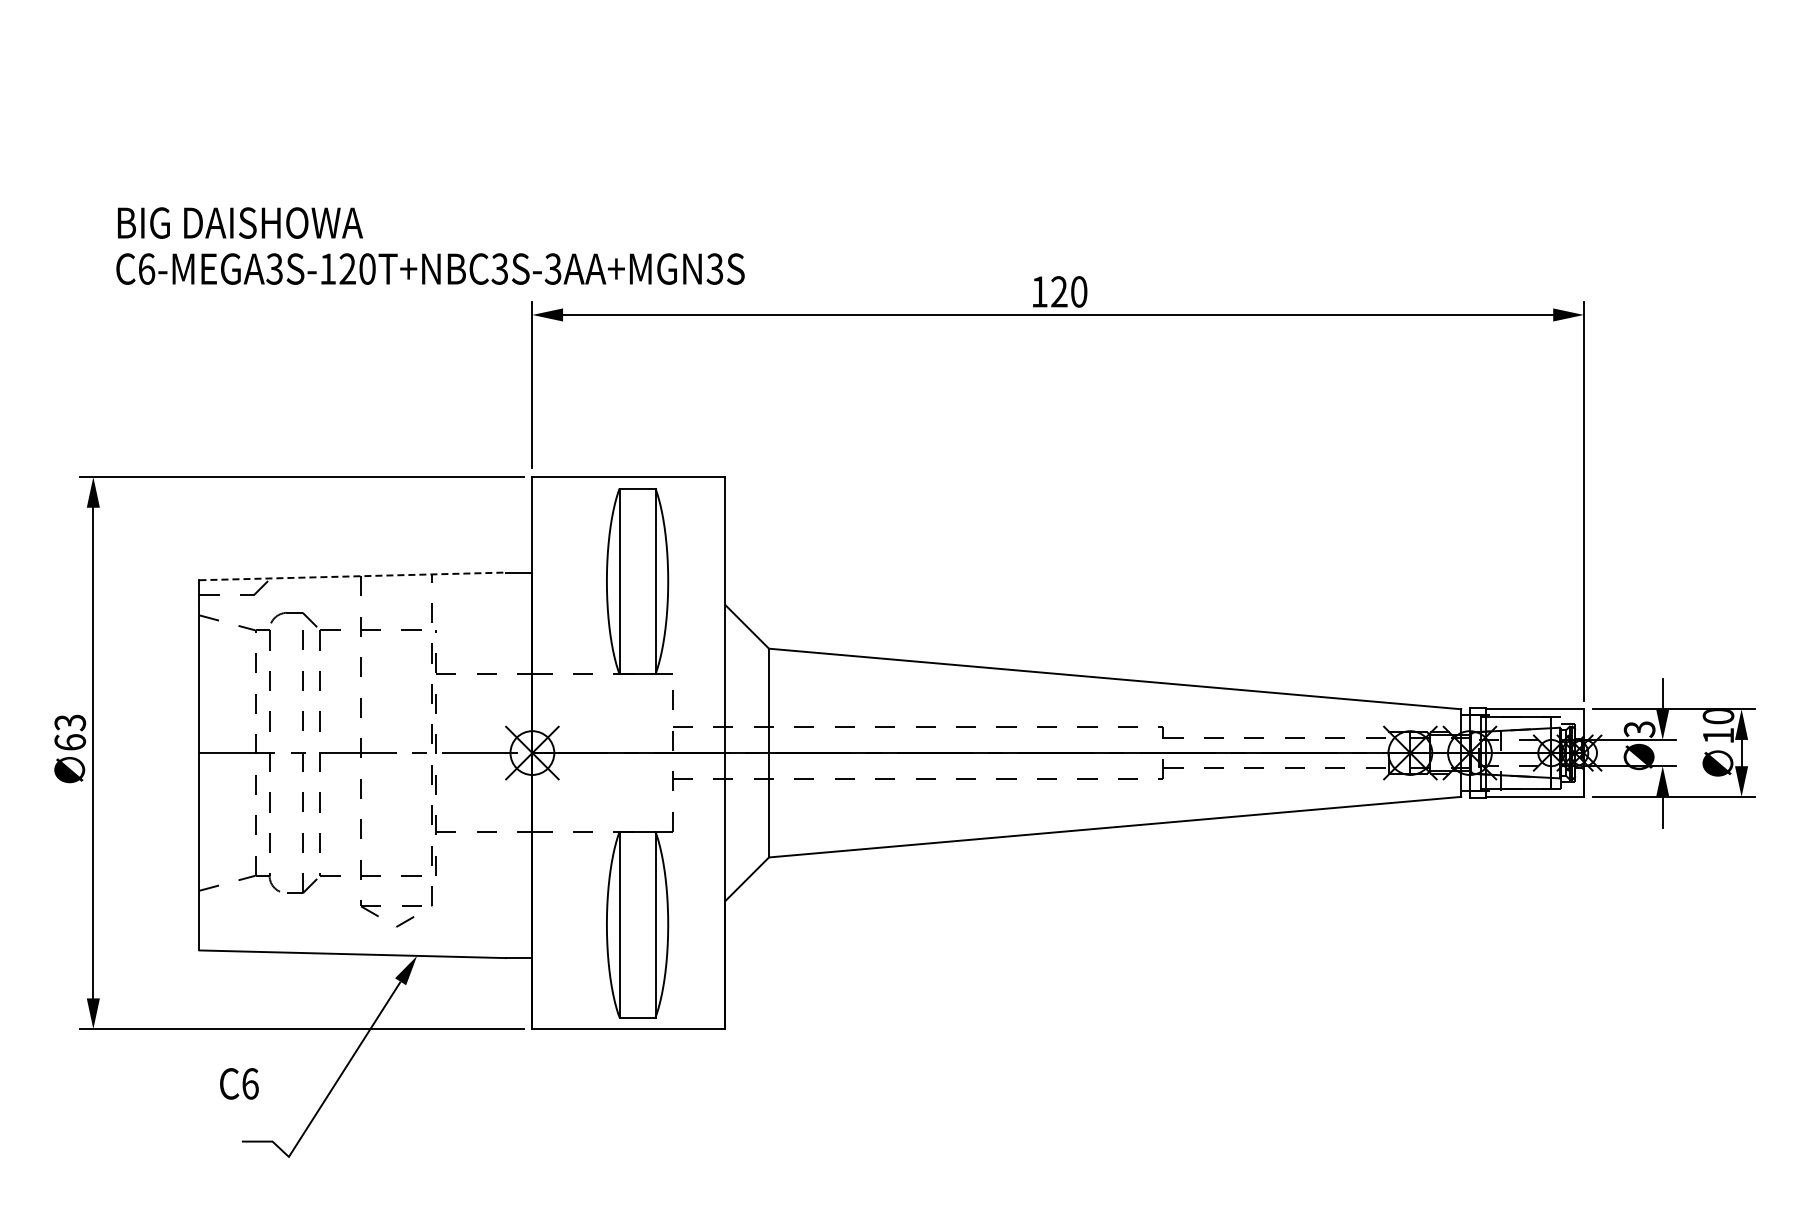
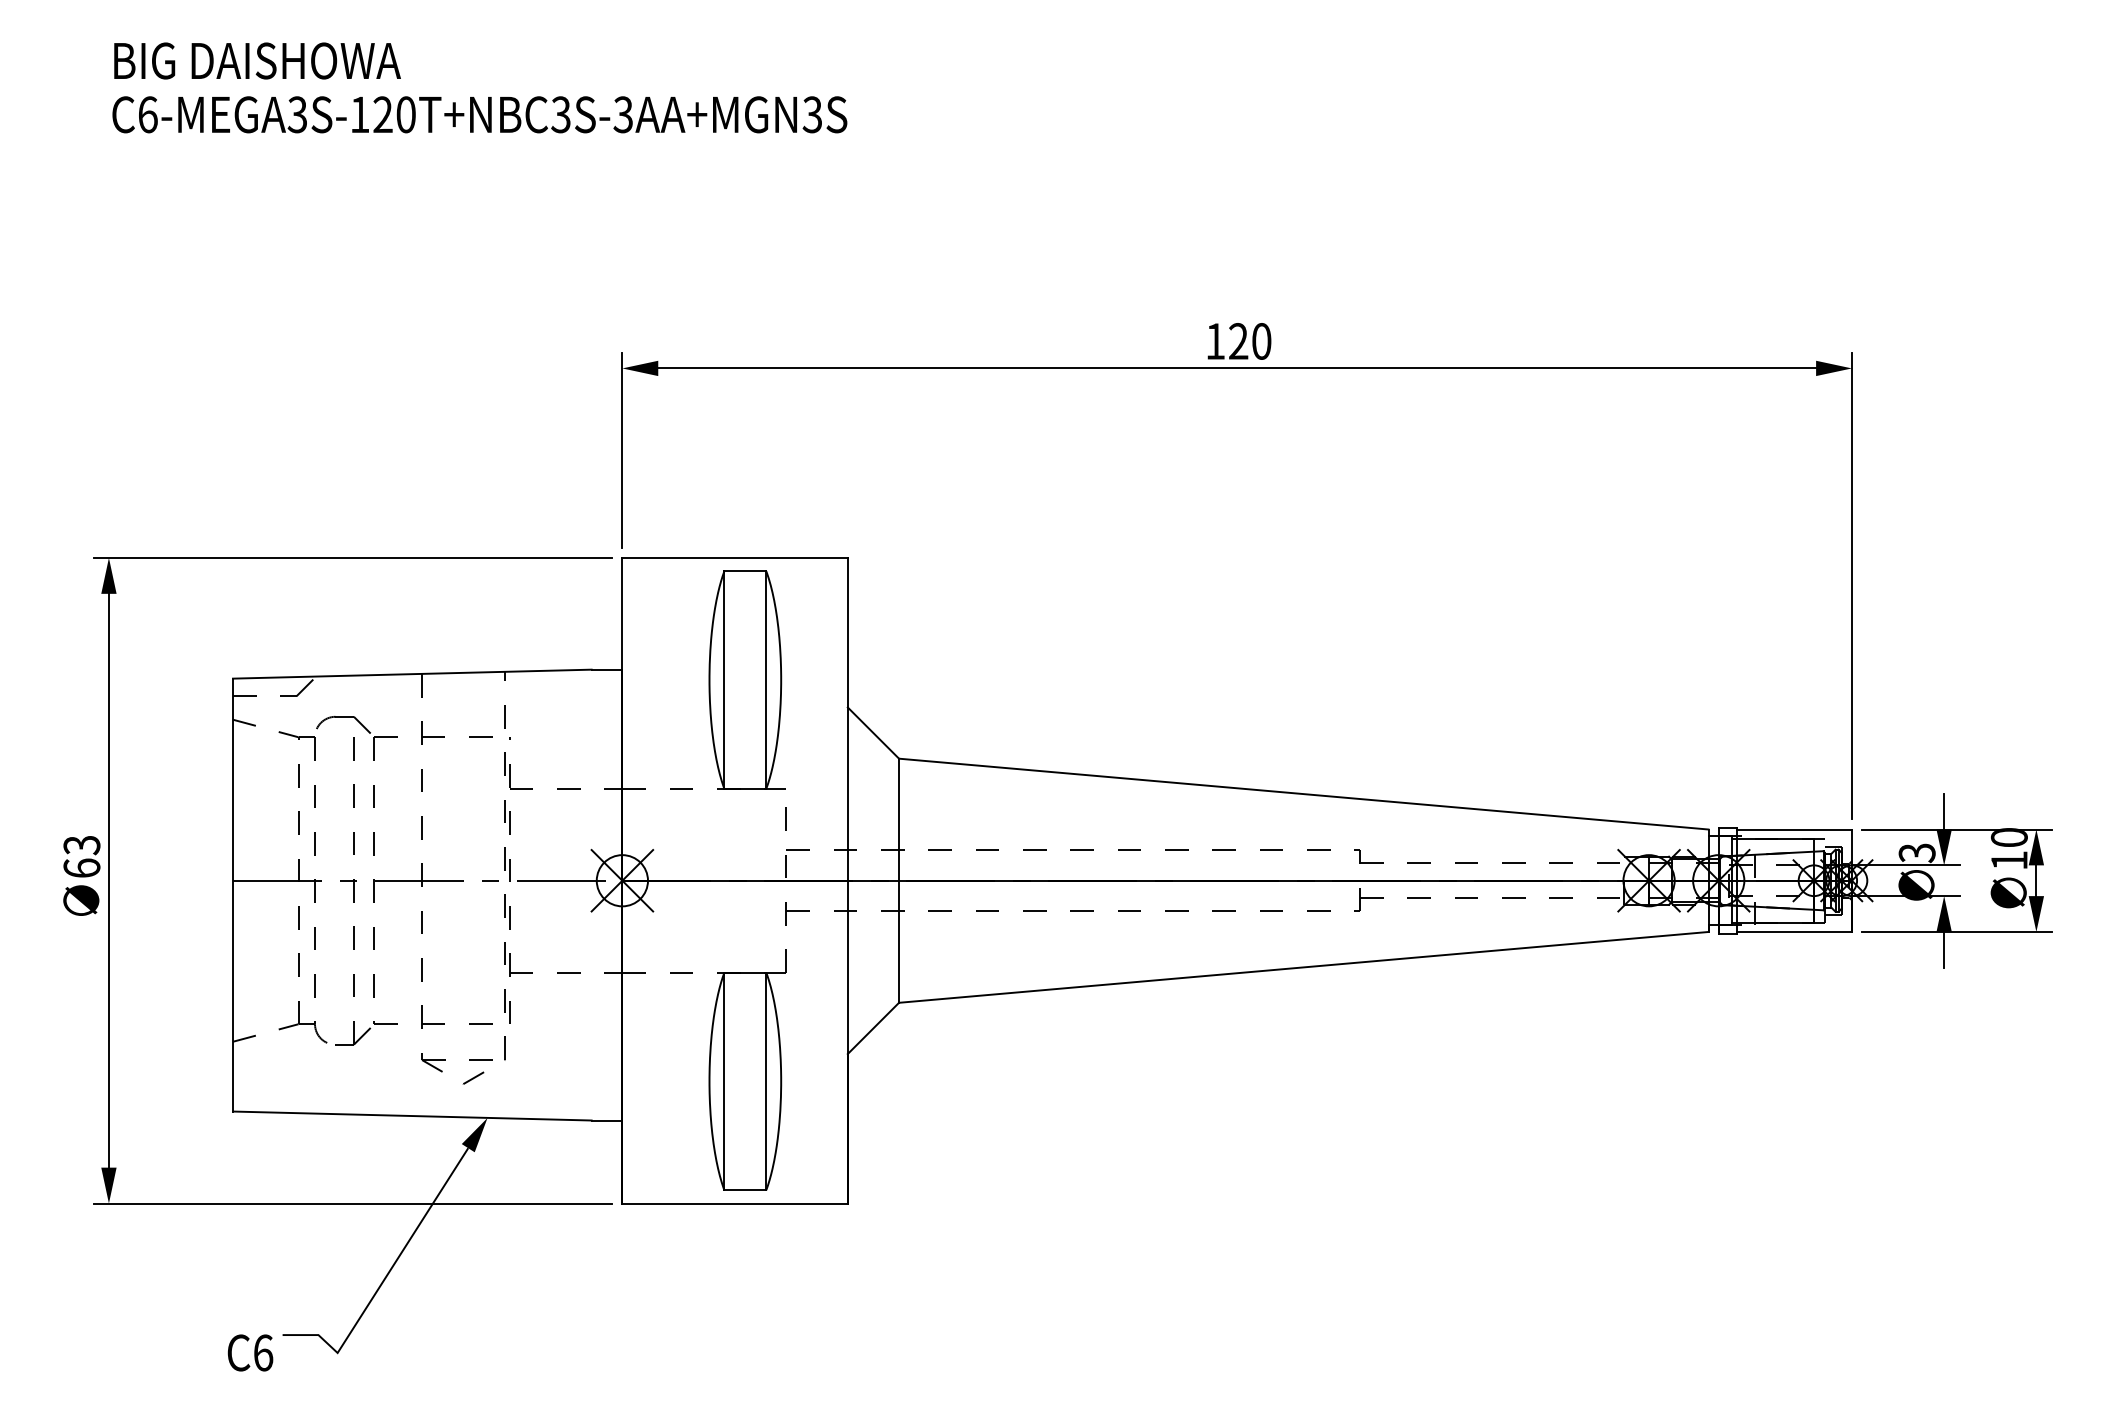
text: (430, 245) -> (479, 87), moved
line: (353, 576) -> (413, 674), dashed -> solid
text: (239, 1083) -> (250, 1352), moved

